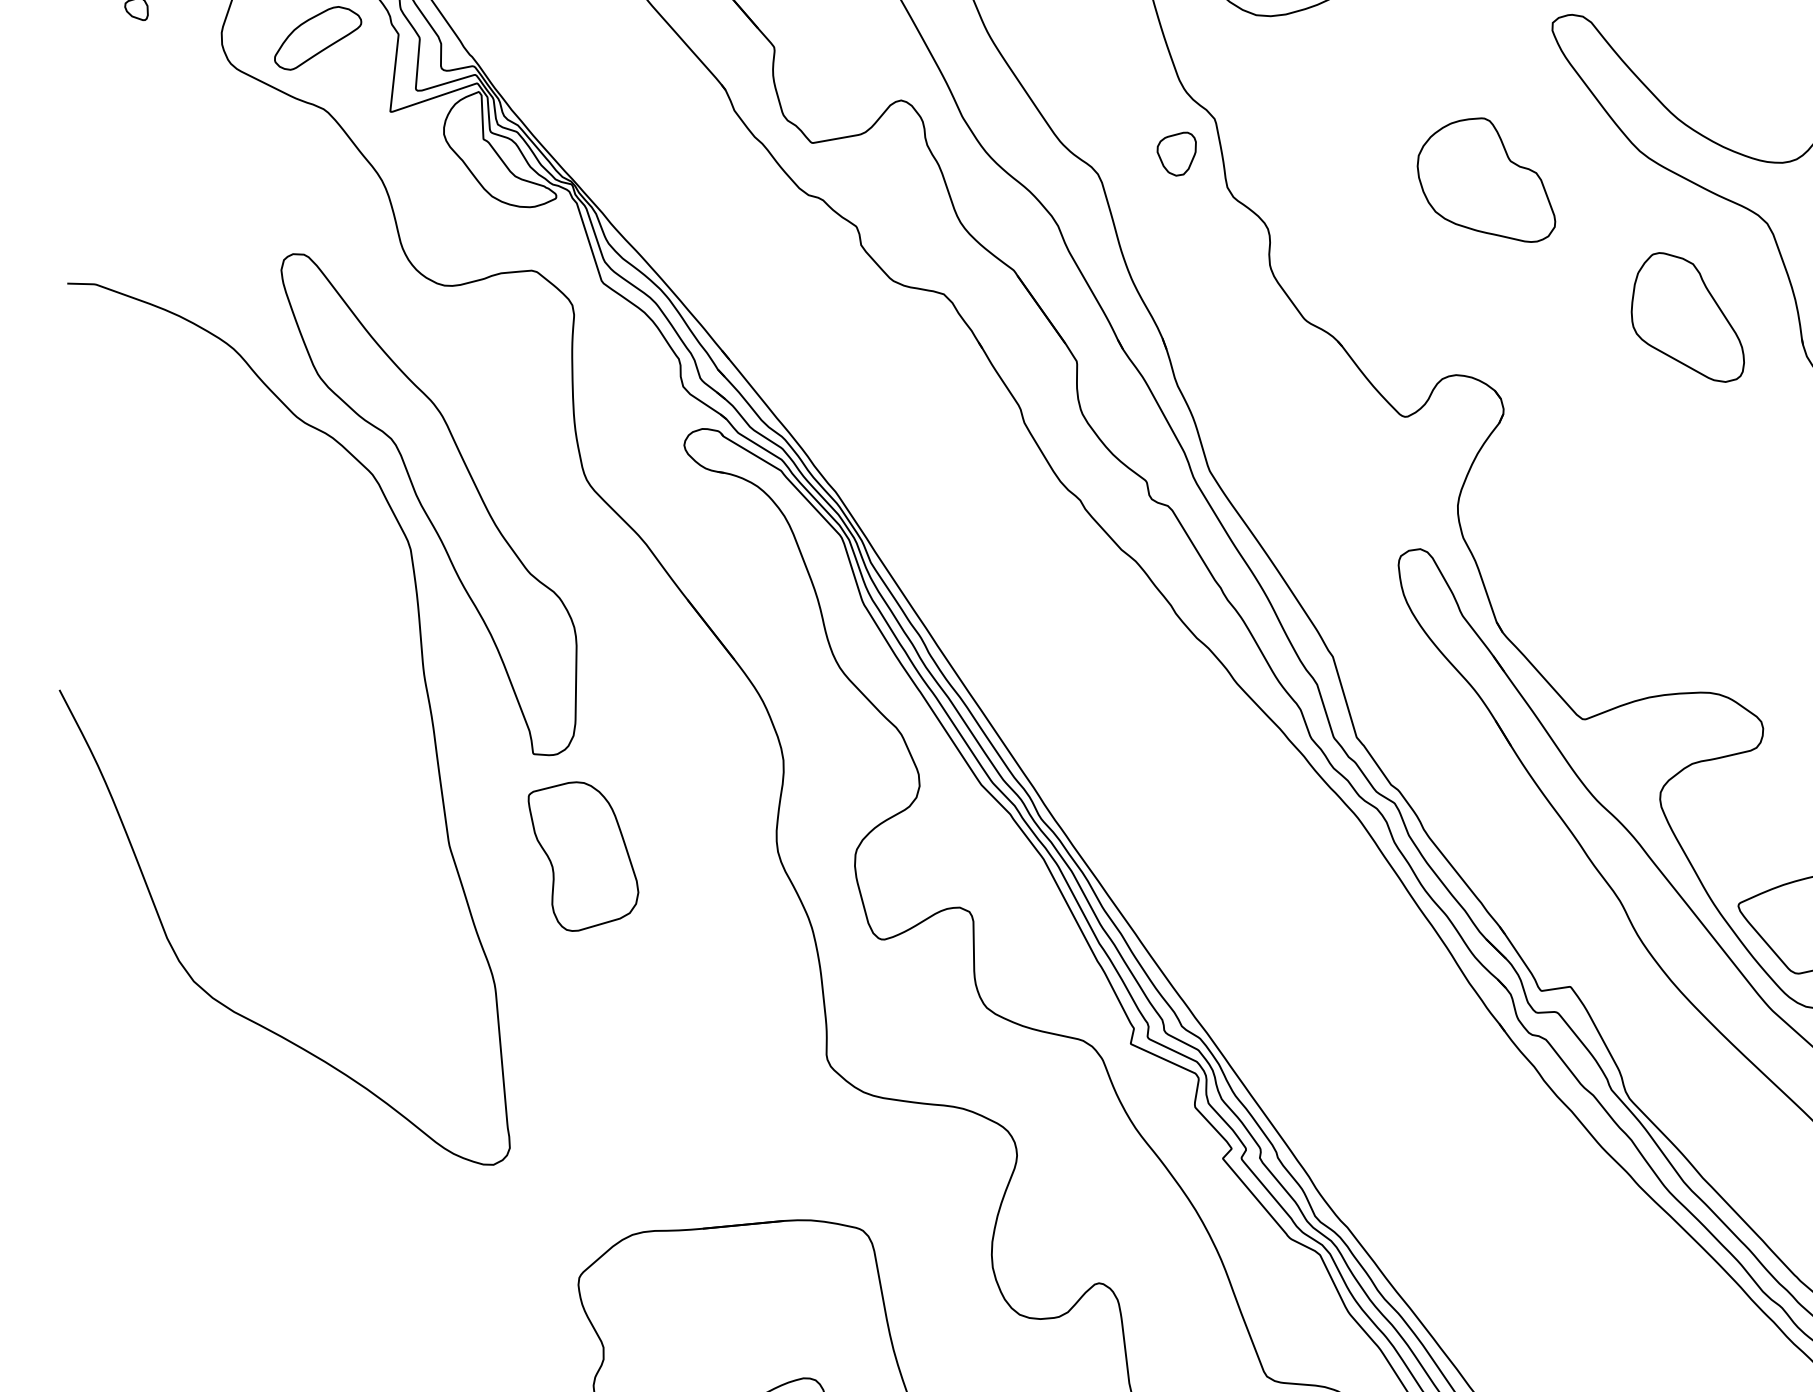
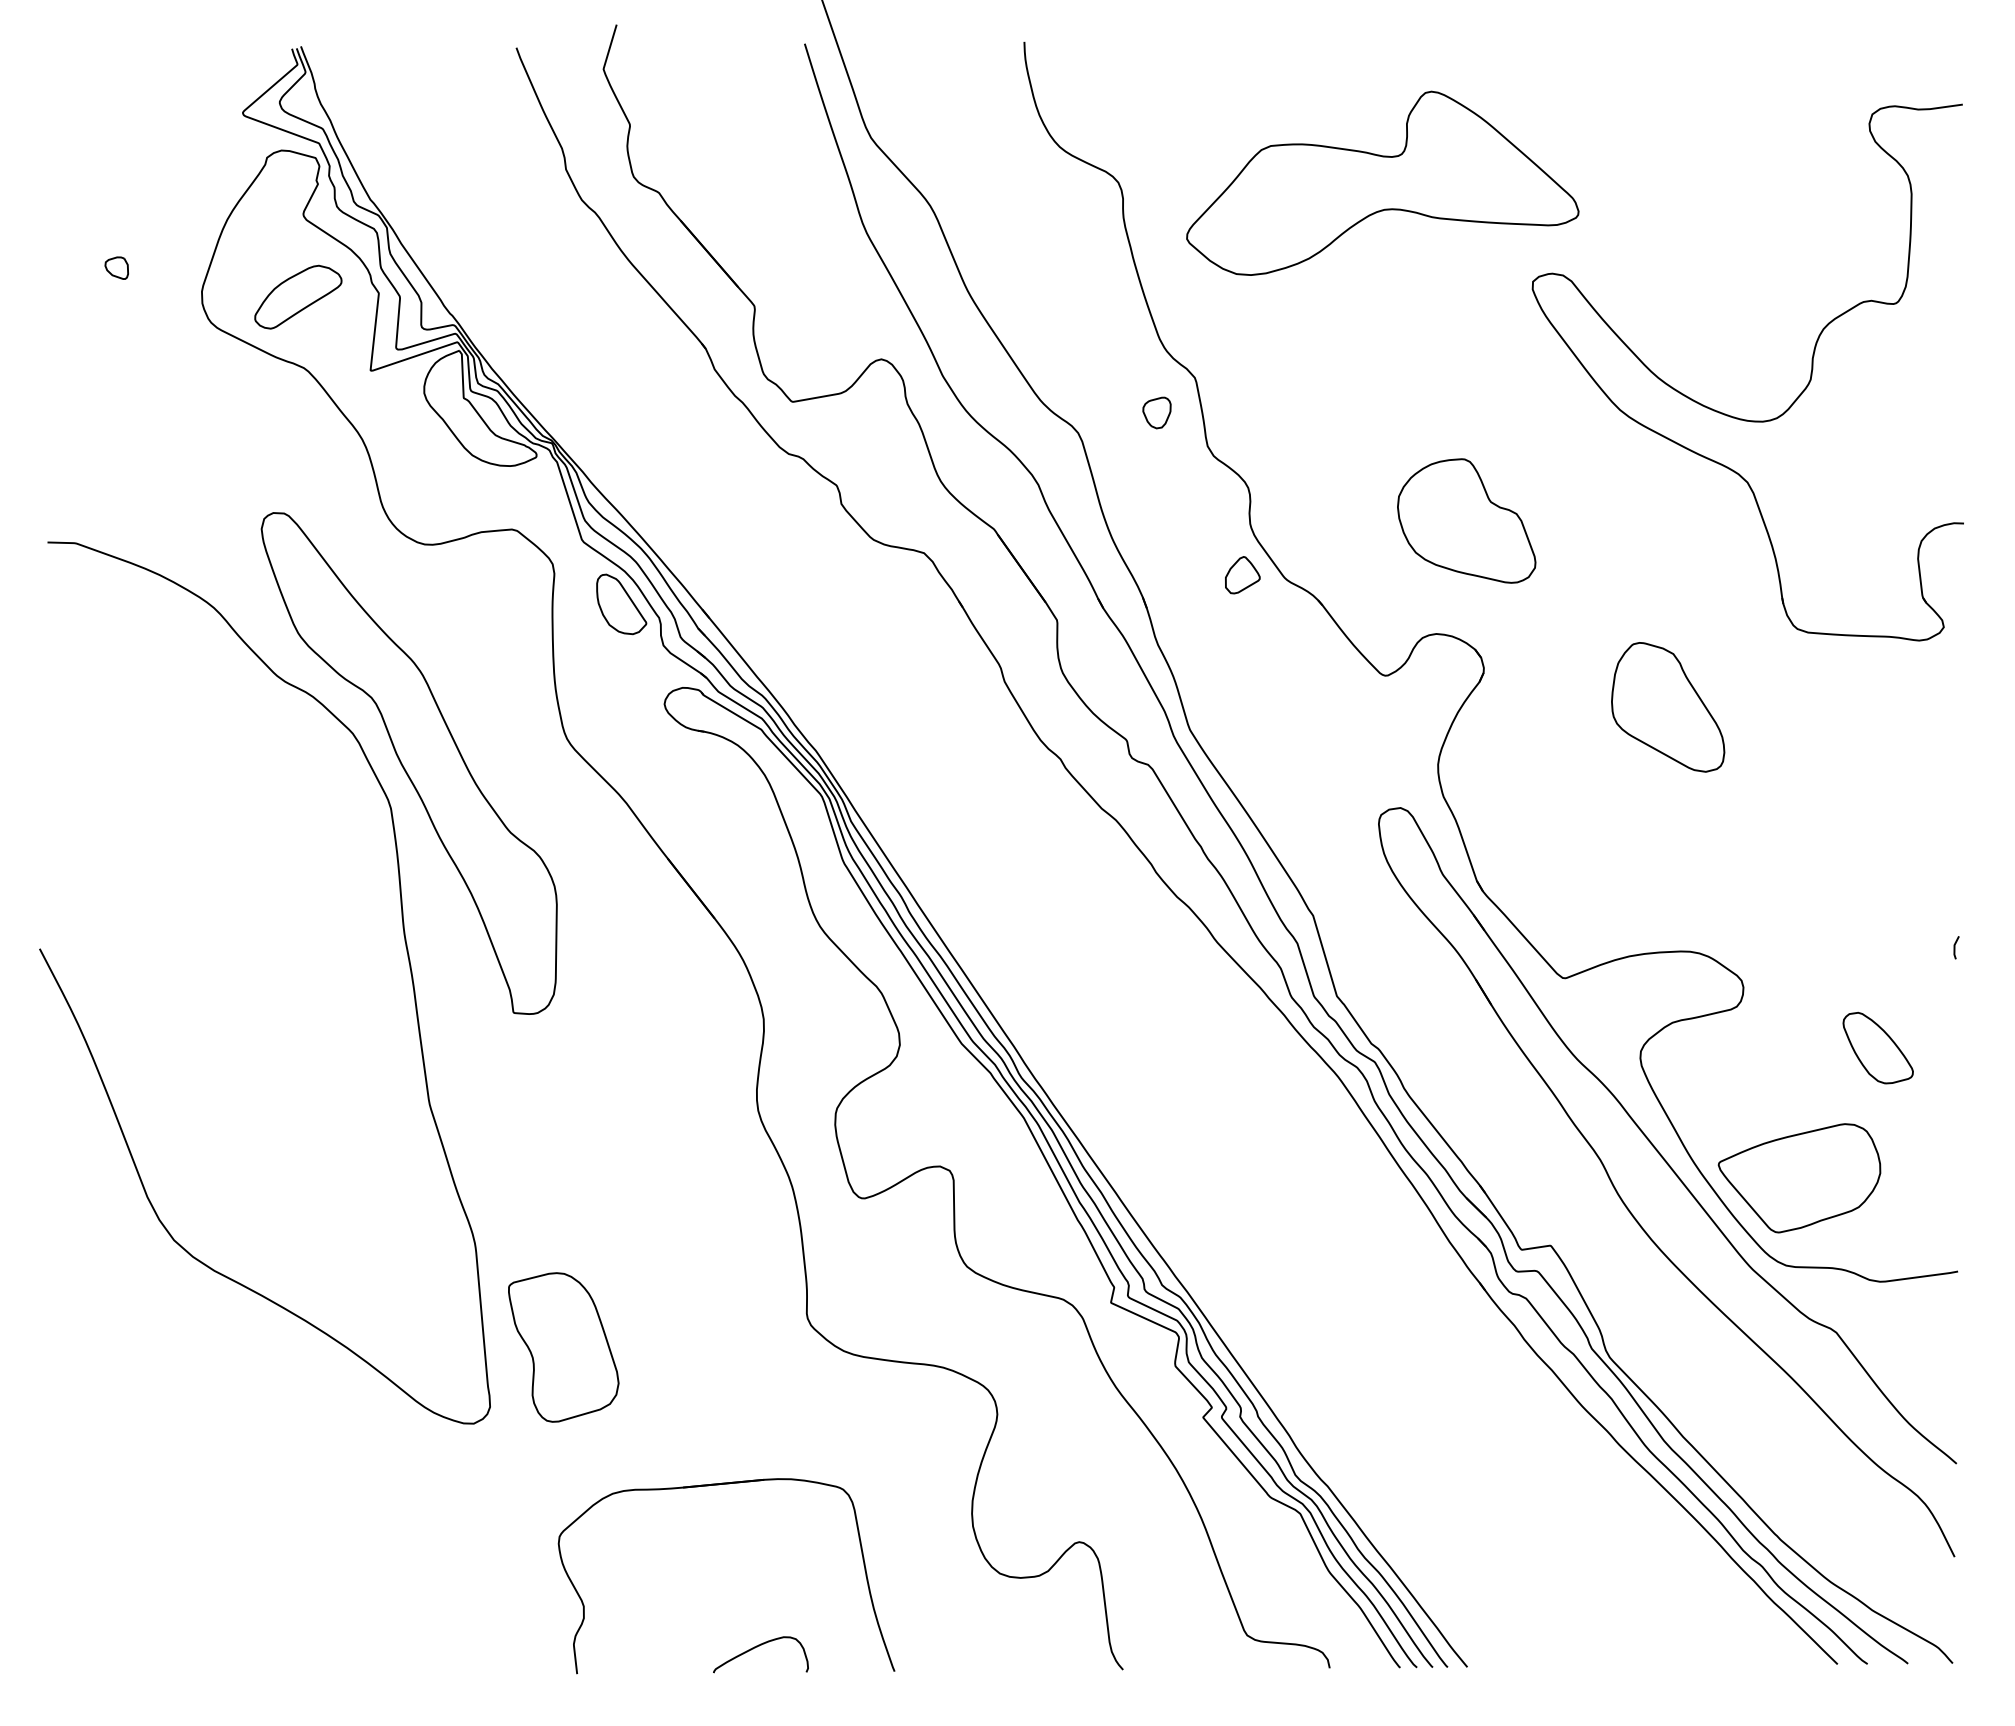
part: (1176, 153) -> (1156, 412), size x0.71
part: (1486, 179) -> (1466, 520), moved
part: (1262, 316) -> (1242, 575), added
part: (1688, 317) -> (1668, 707), moved
part: (641, 345) -> (621, 604), added
part: (583, 856) -> (563, 1347), moved

